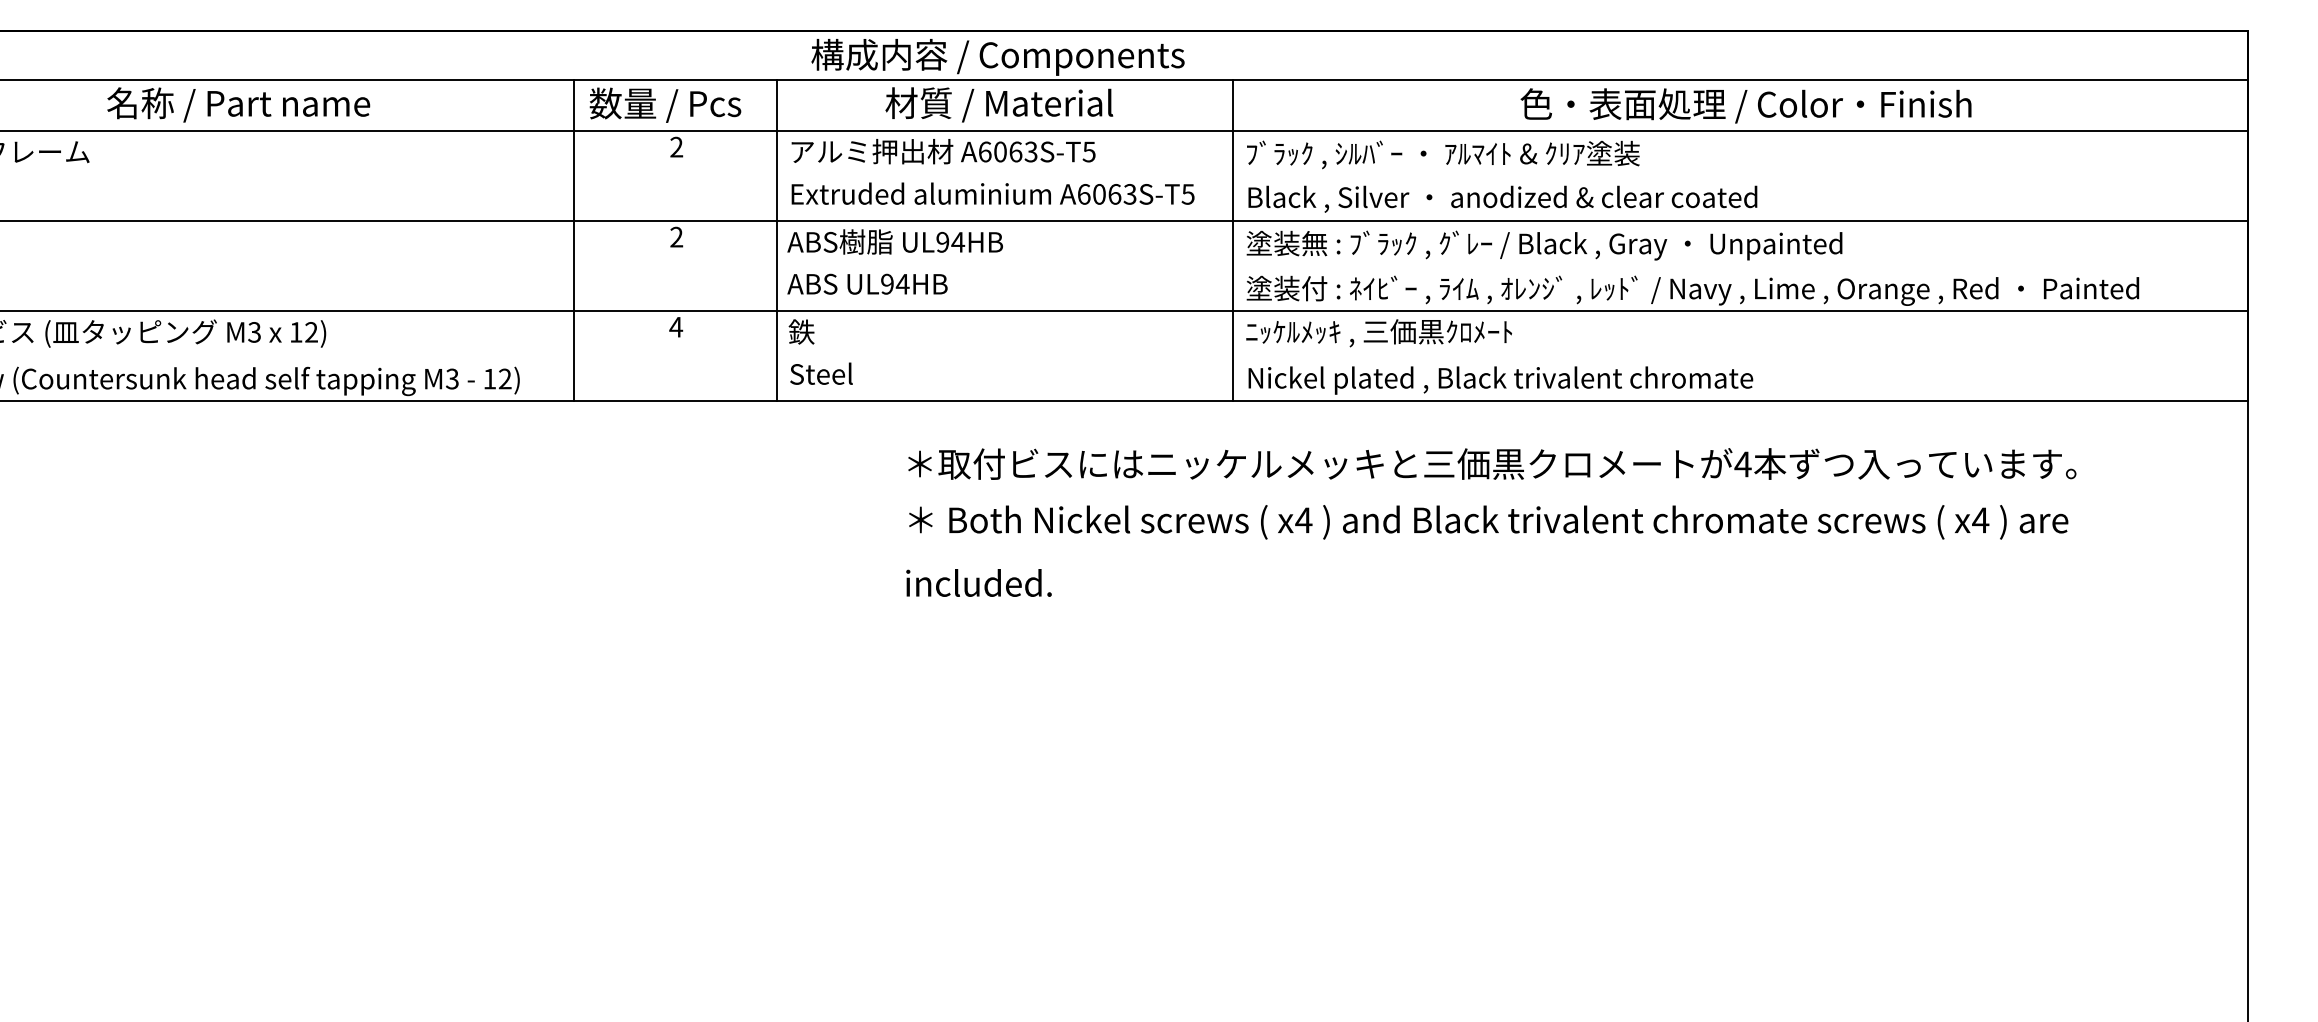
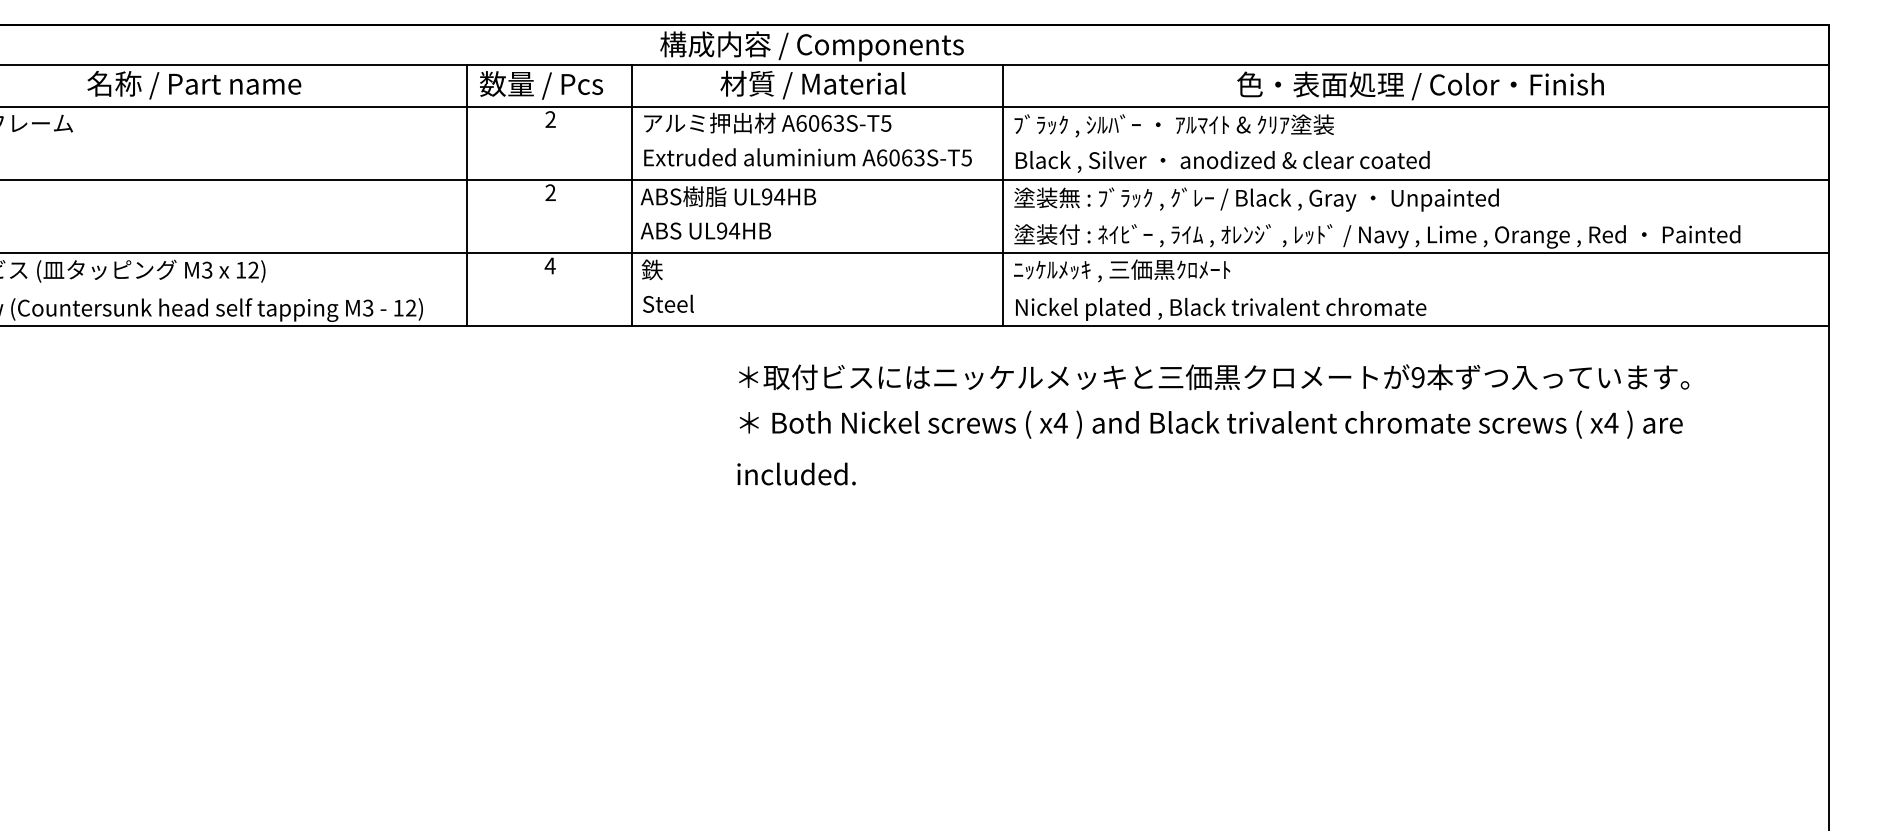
text: (1742, 464) -> (1417, 377), 4 -> 9

